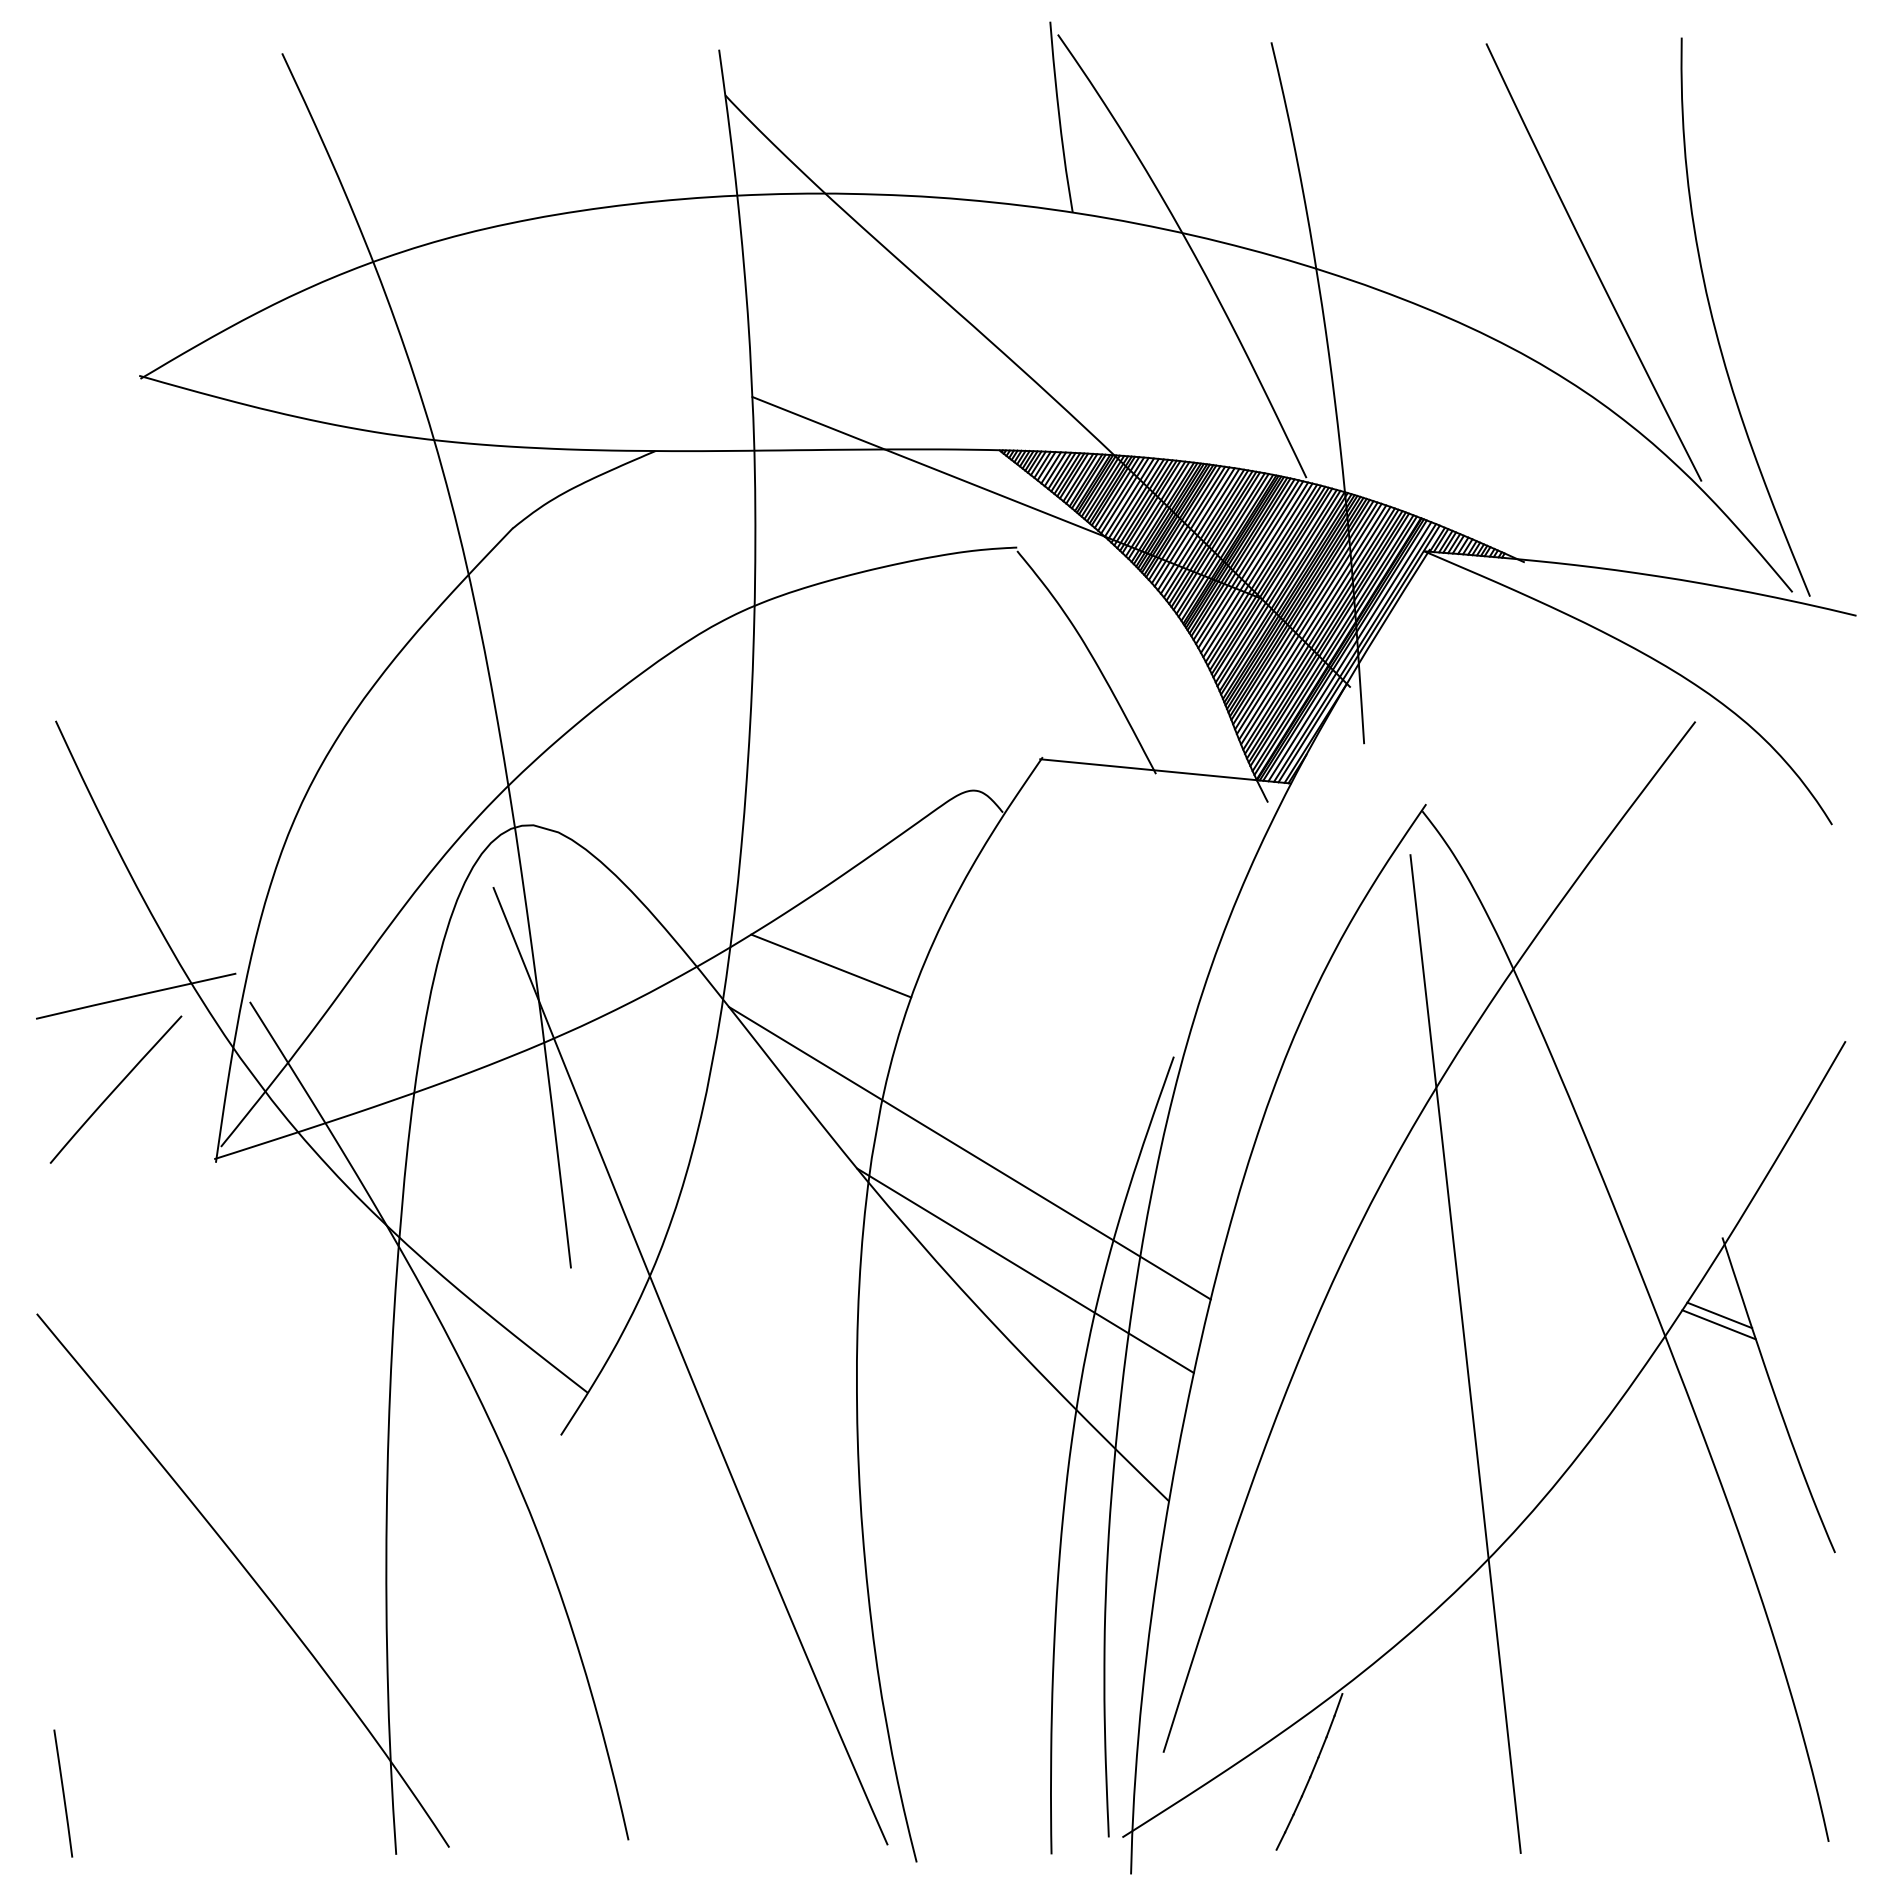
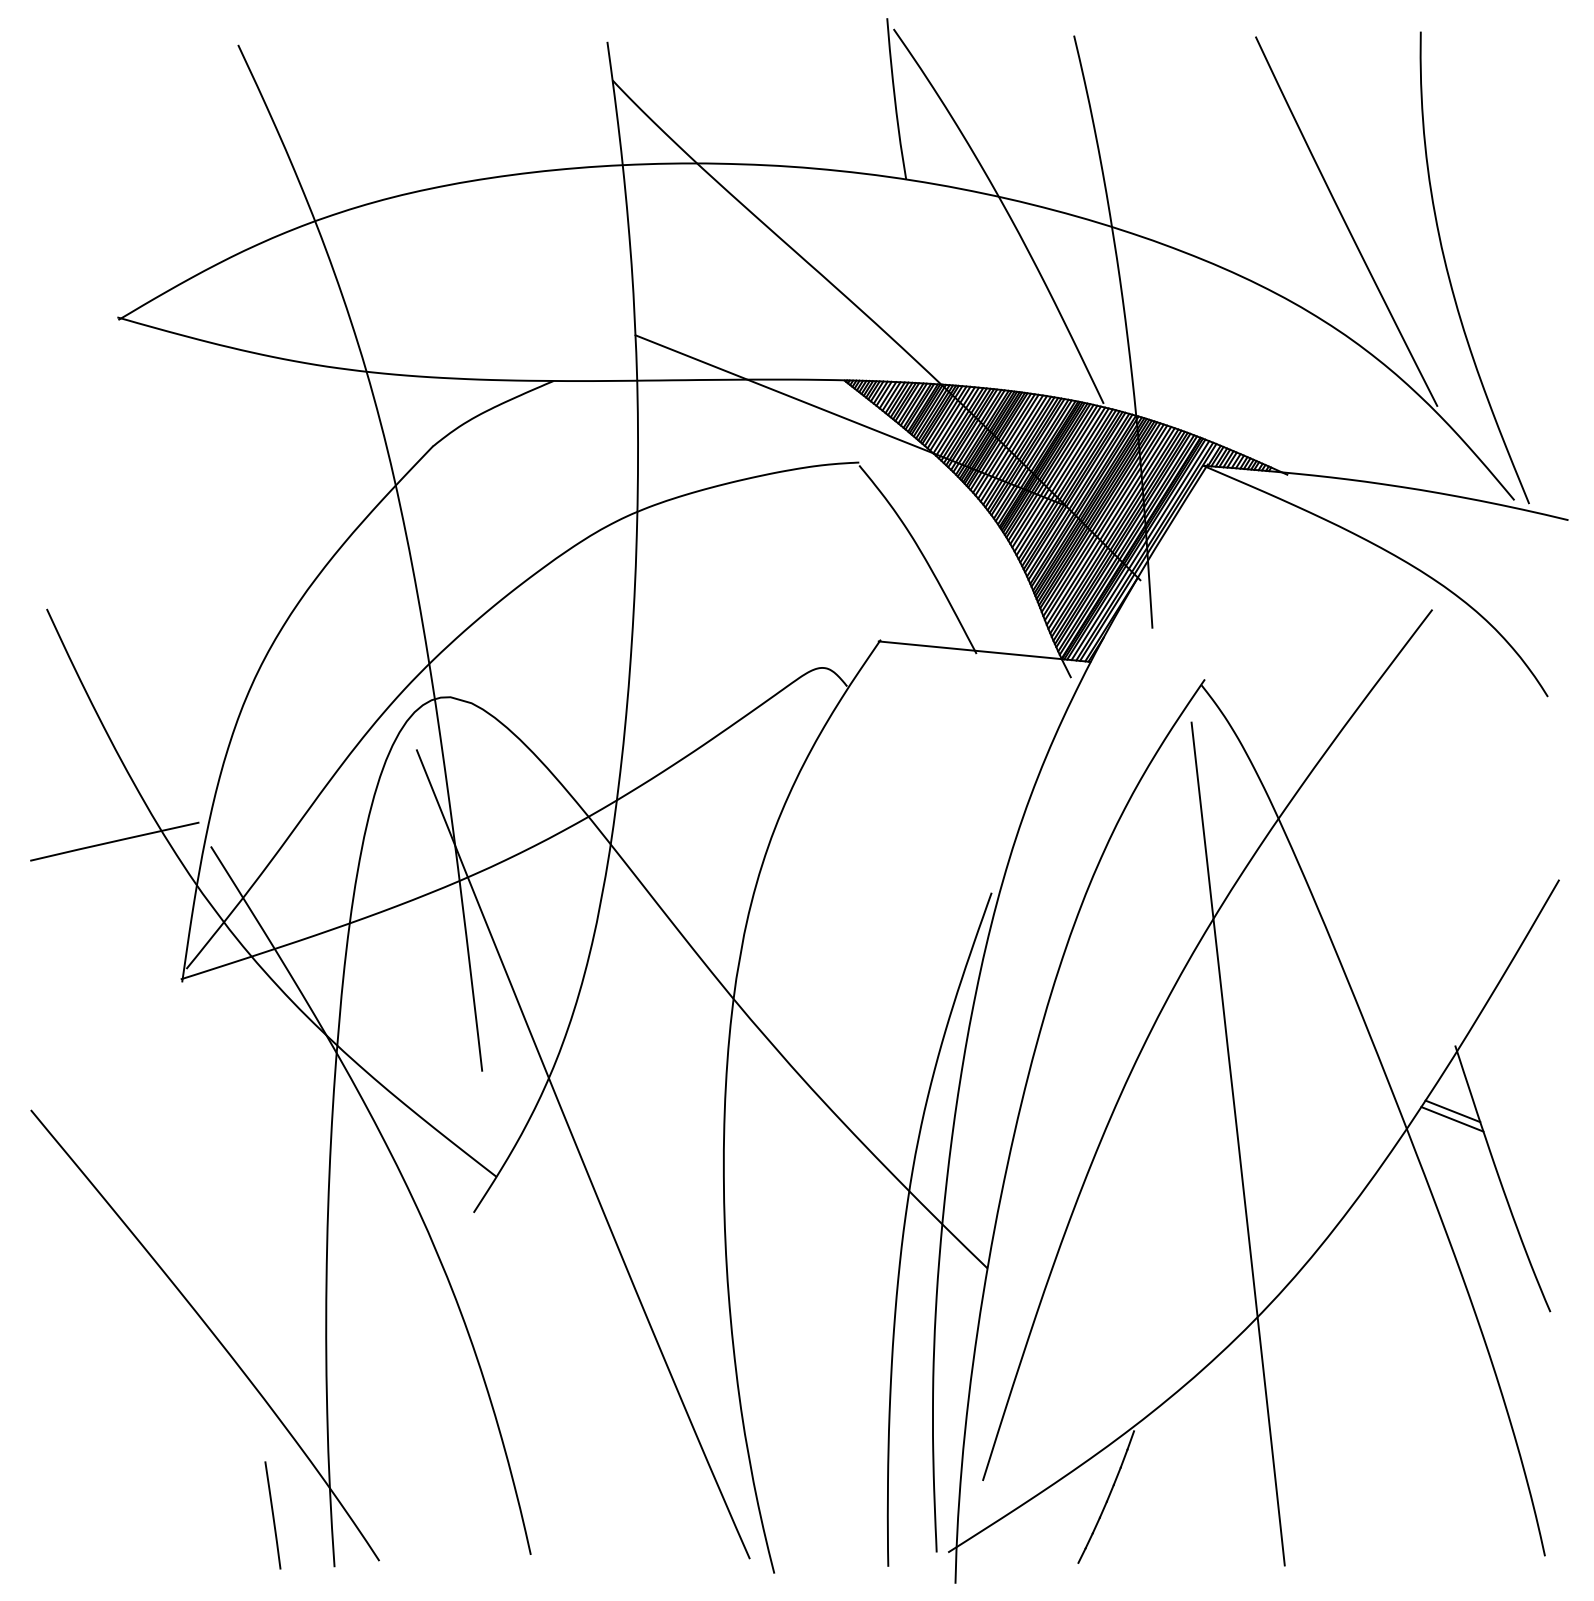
line: (831, 965) -> (702, 815), removed
curve: (115, 1089) -> (97, 920), removed
line: (969, 1153) -> (818, 974), removed
line: (1025, 1270) -> (866, 1073), removed
line: (63, 1793) -> (273, 1515), moved

